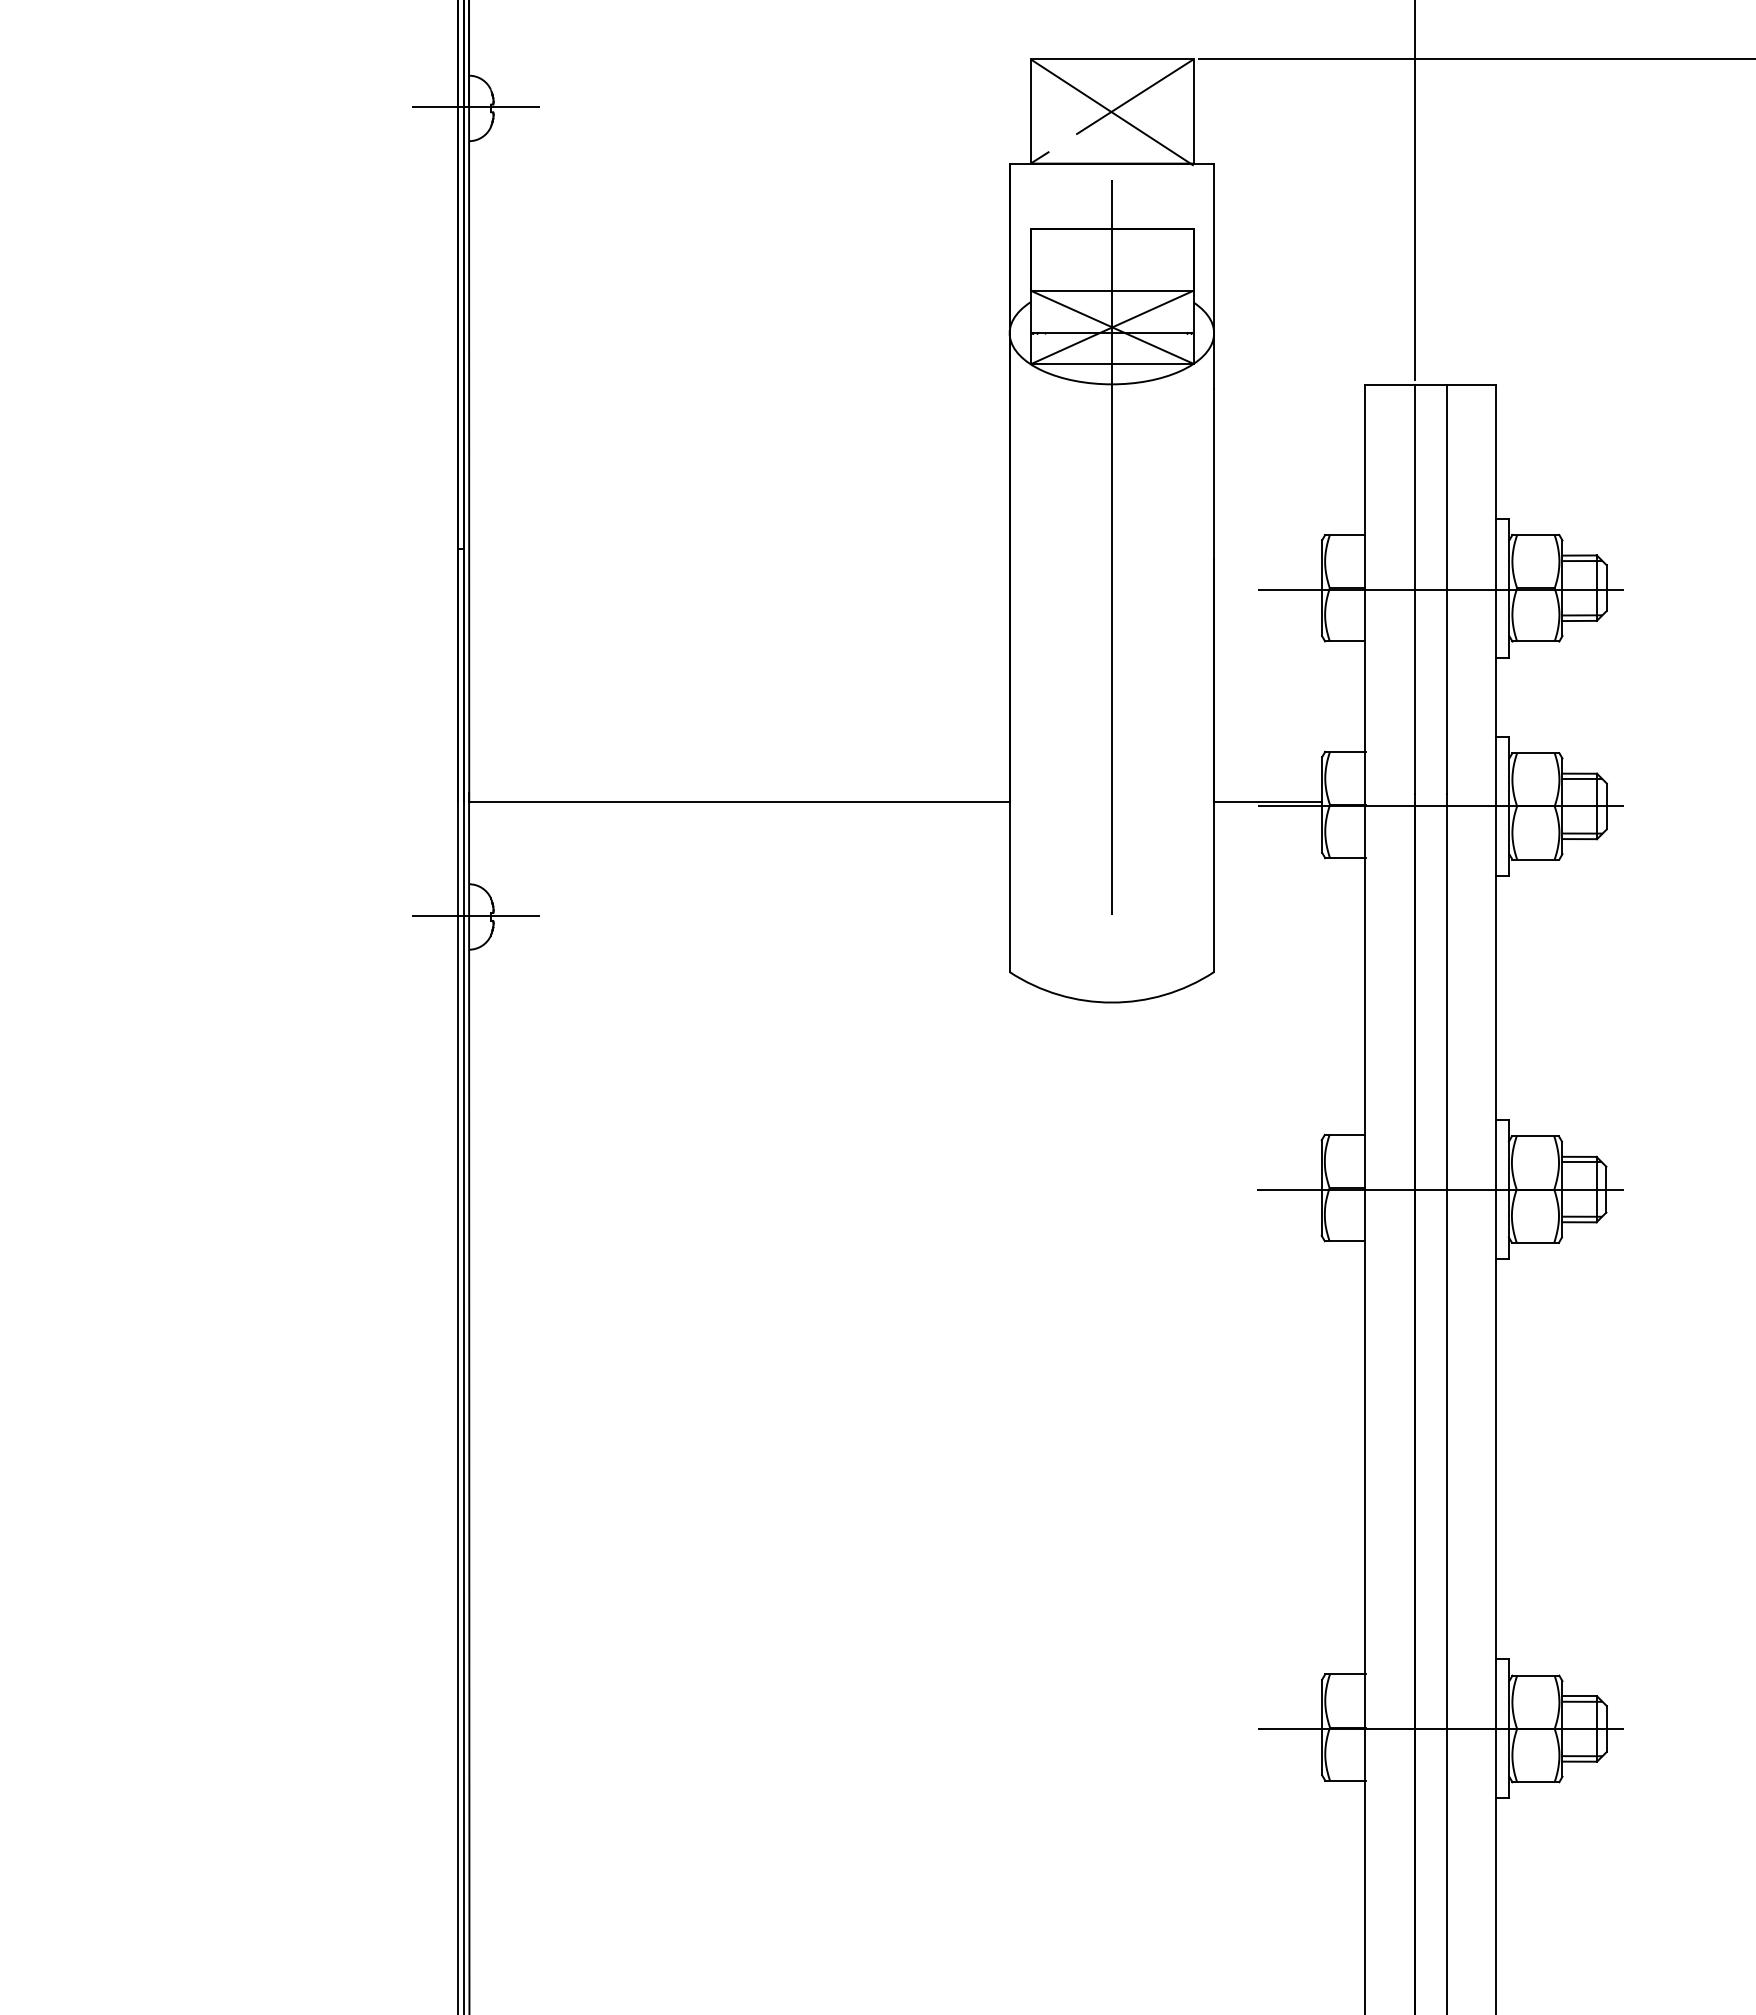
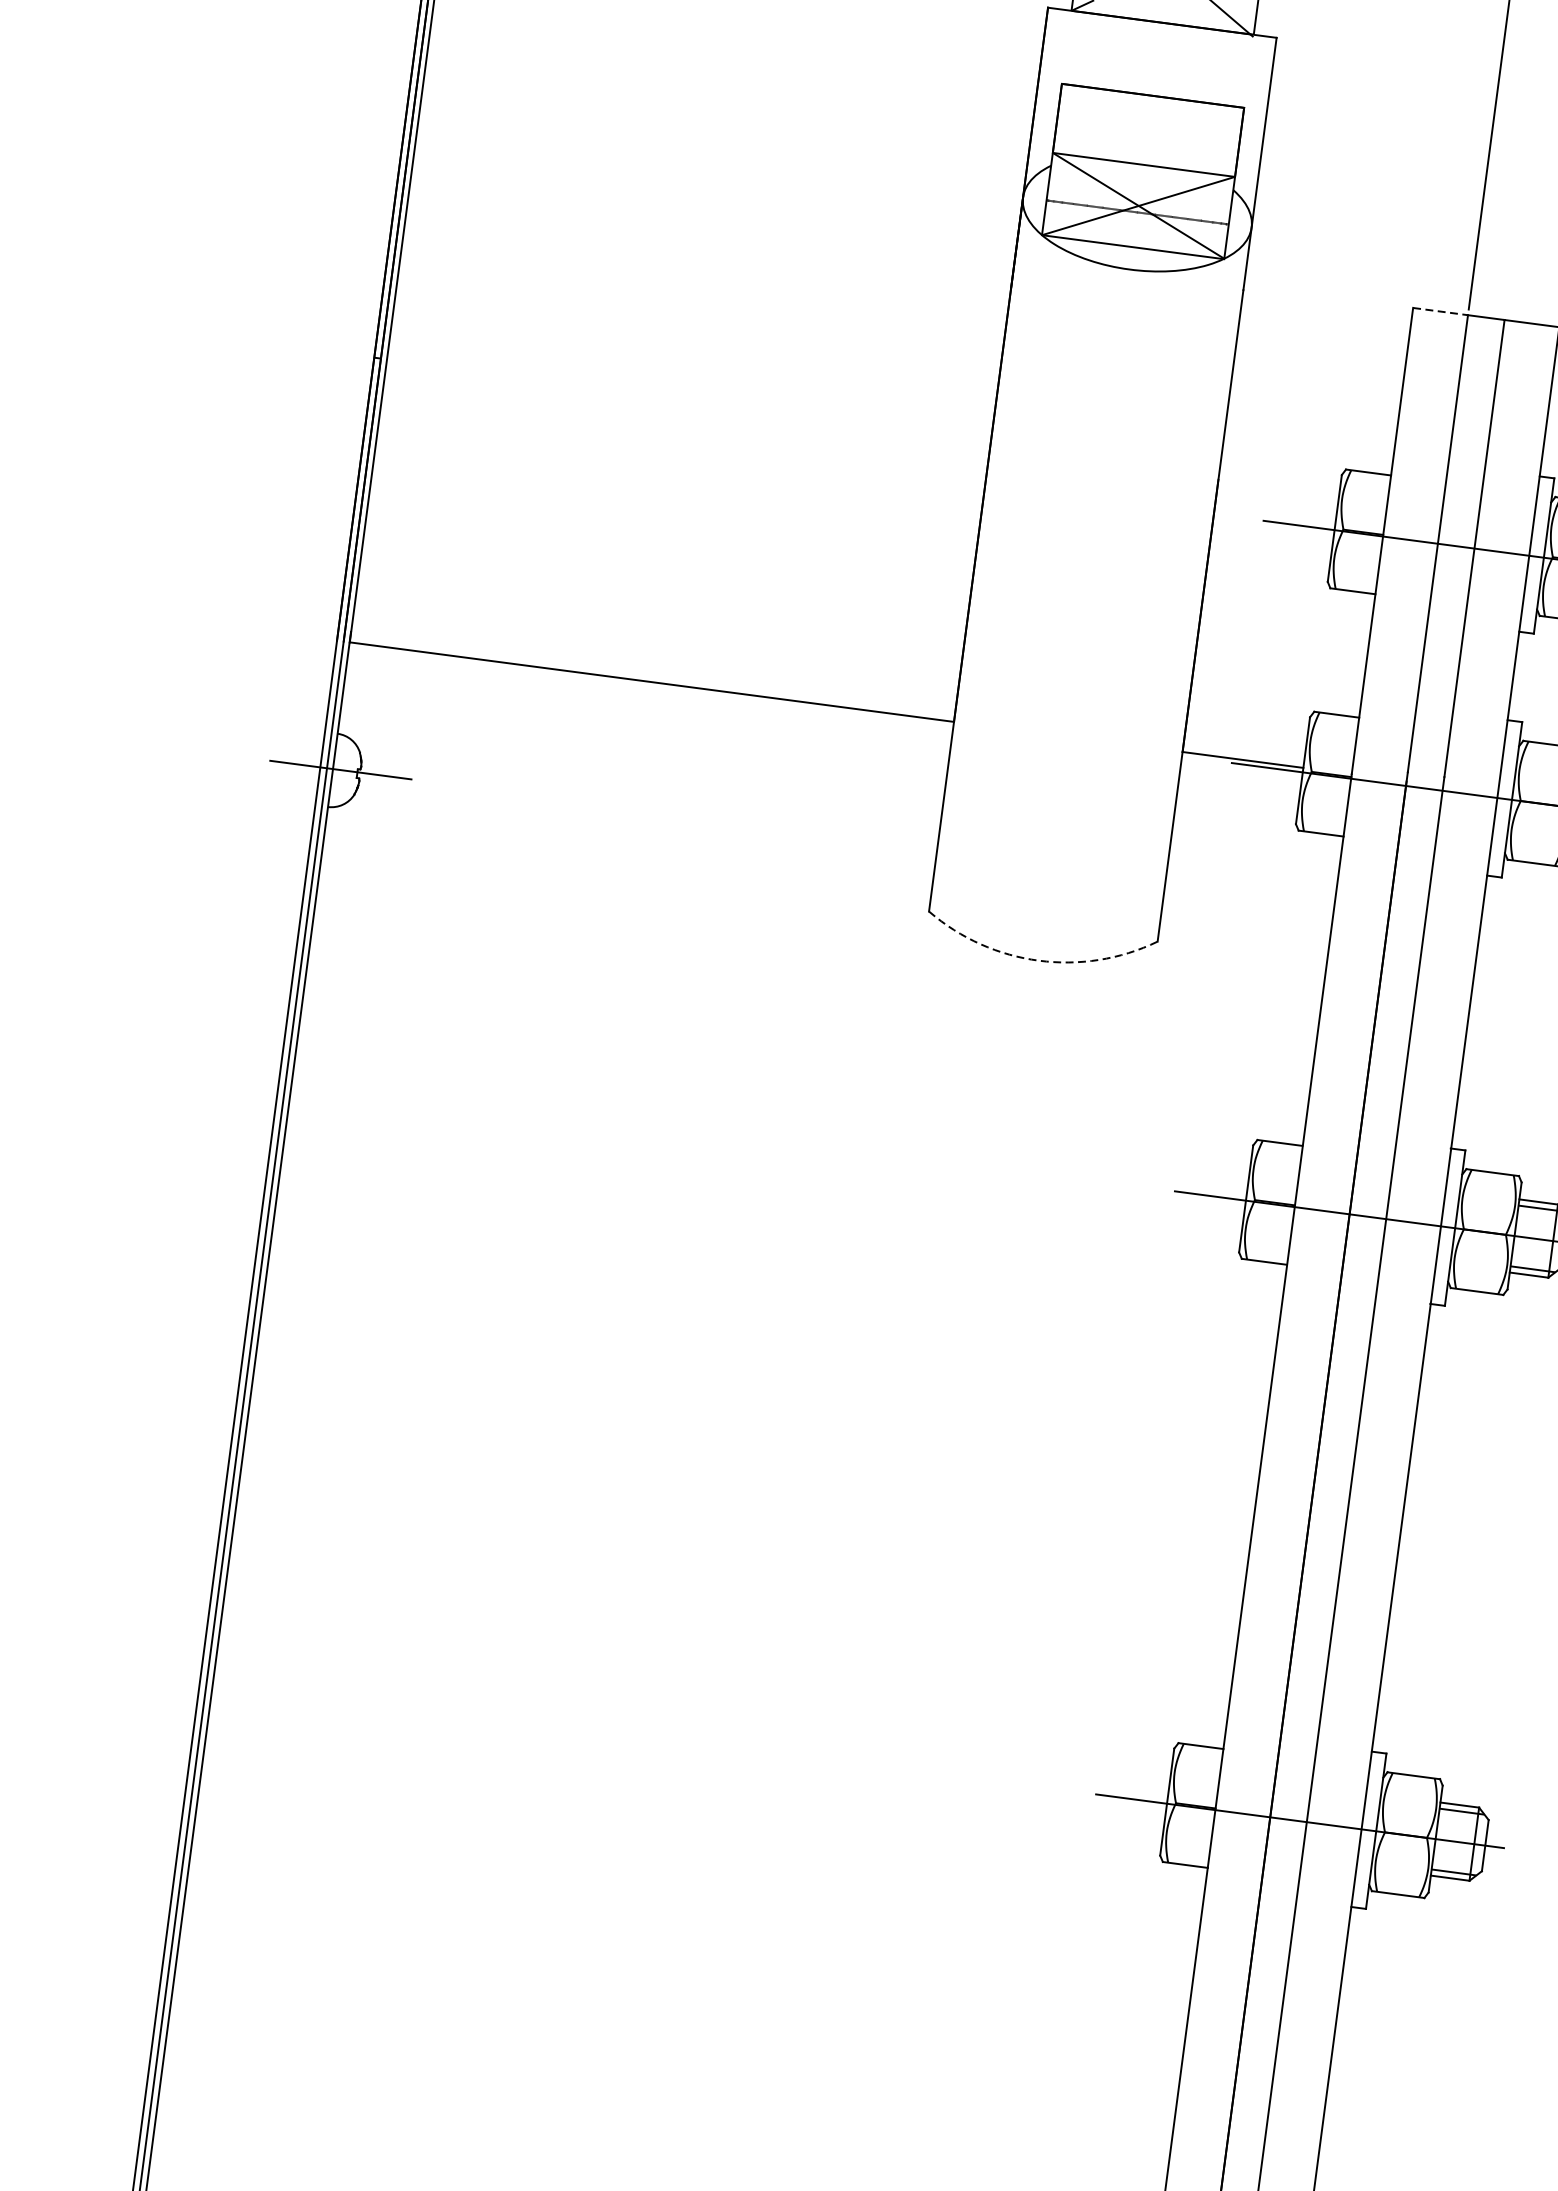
line: (1389, 385) -> (1440, 311), solid -> dashed
line: (1111, 546) -> (1105, 450), removed
arc: (1111, 1002) -> (1038, 960), solid -> dashed

